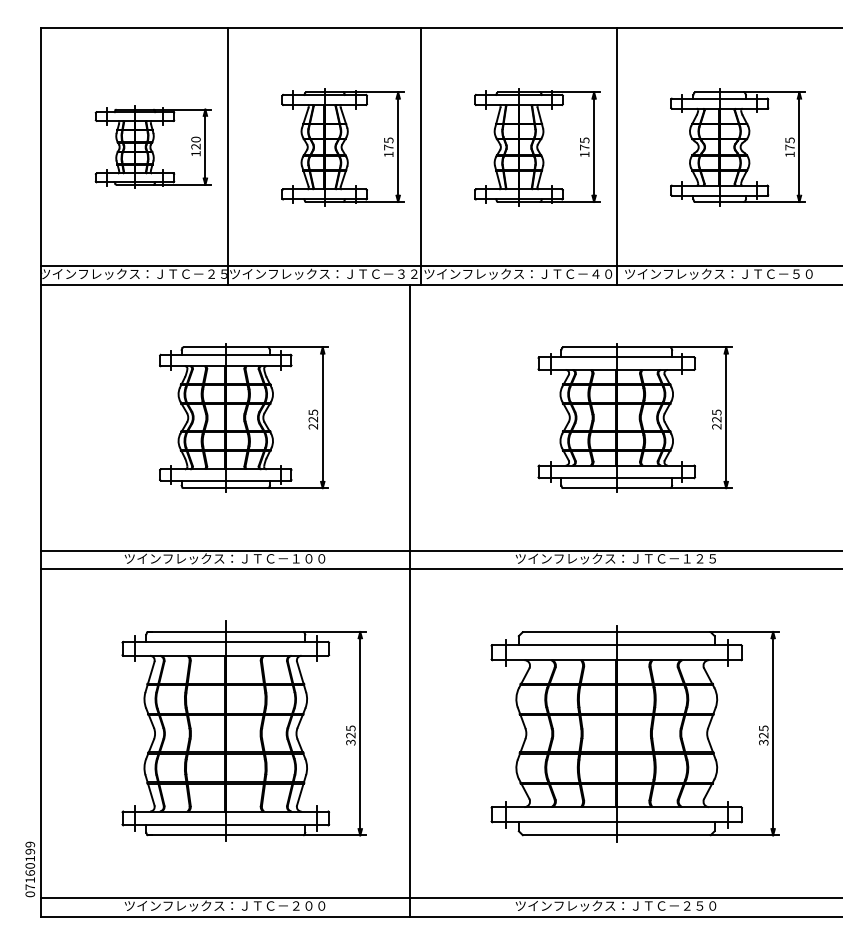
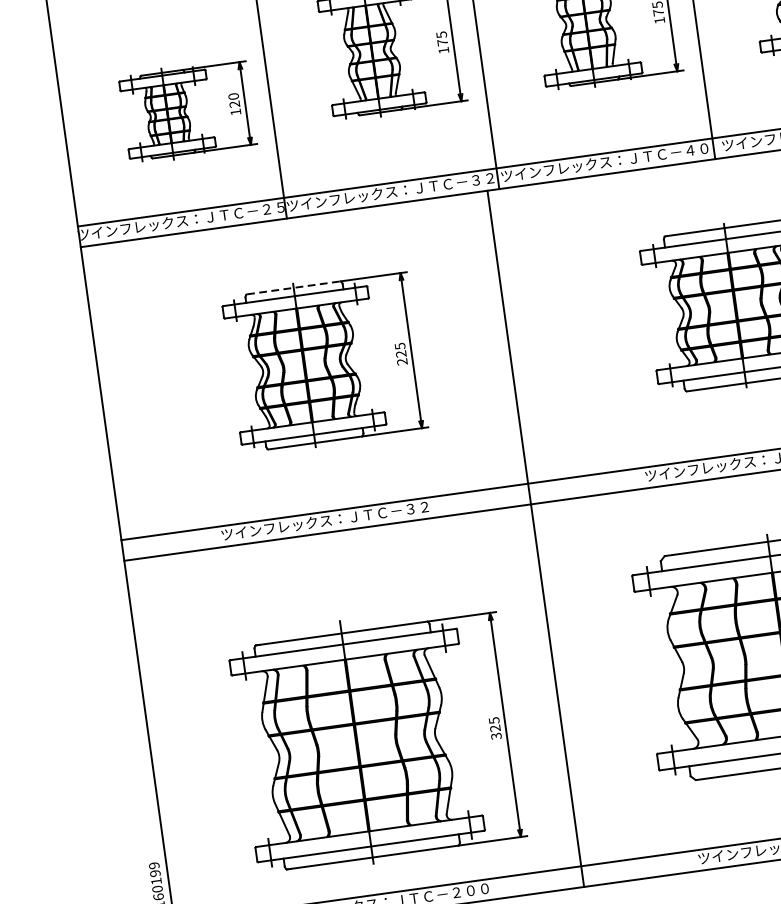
part: (152, 146) -> (186, 110), moved
line: (226, 347) -> (294, 287), solid -> dashed
text: (224, 558) -> (324, 520), ツインフレックス：ＪＴＣ－１００ -> ツインフレックス：ＪＴＣ－３２
part: (243, 730) -> (376, 739), moved

